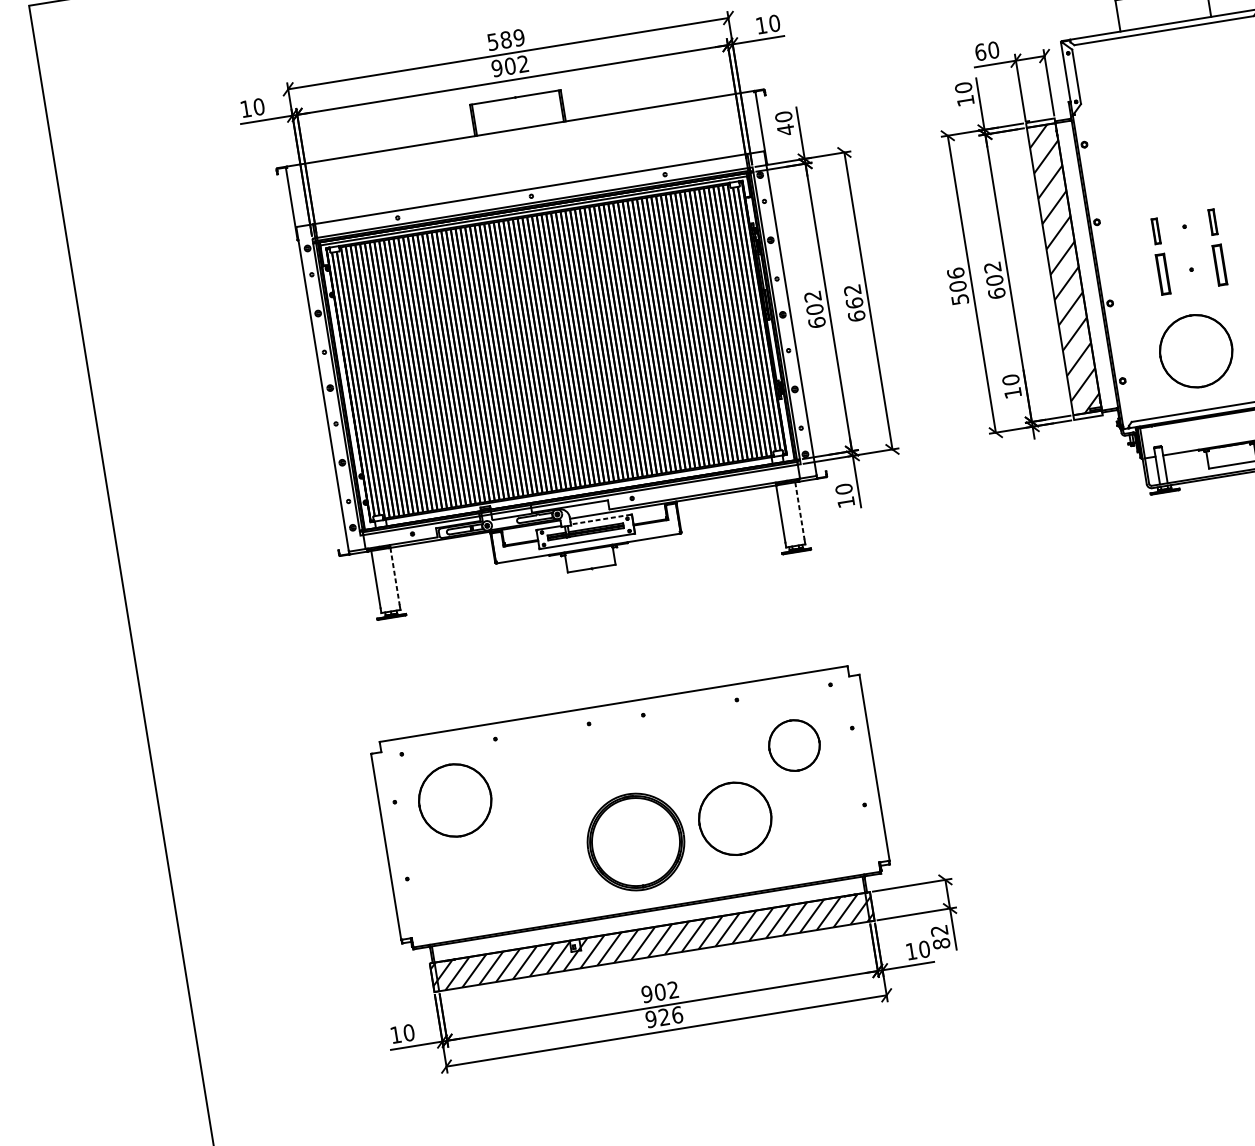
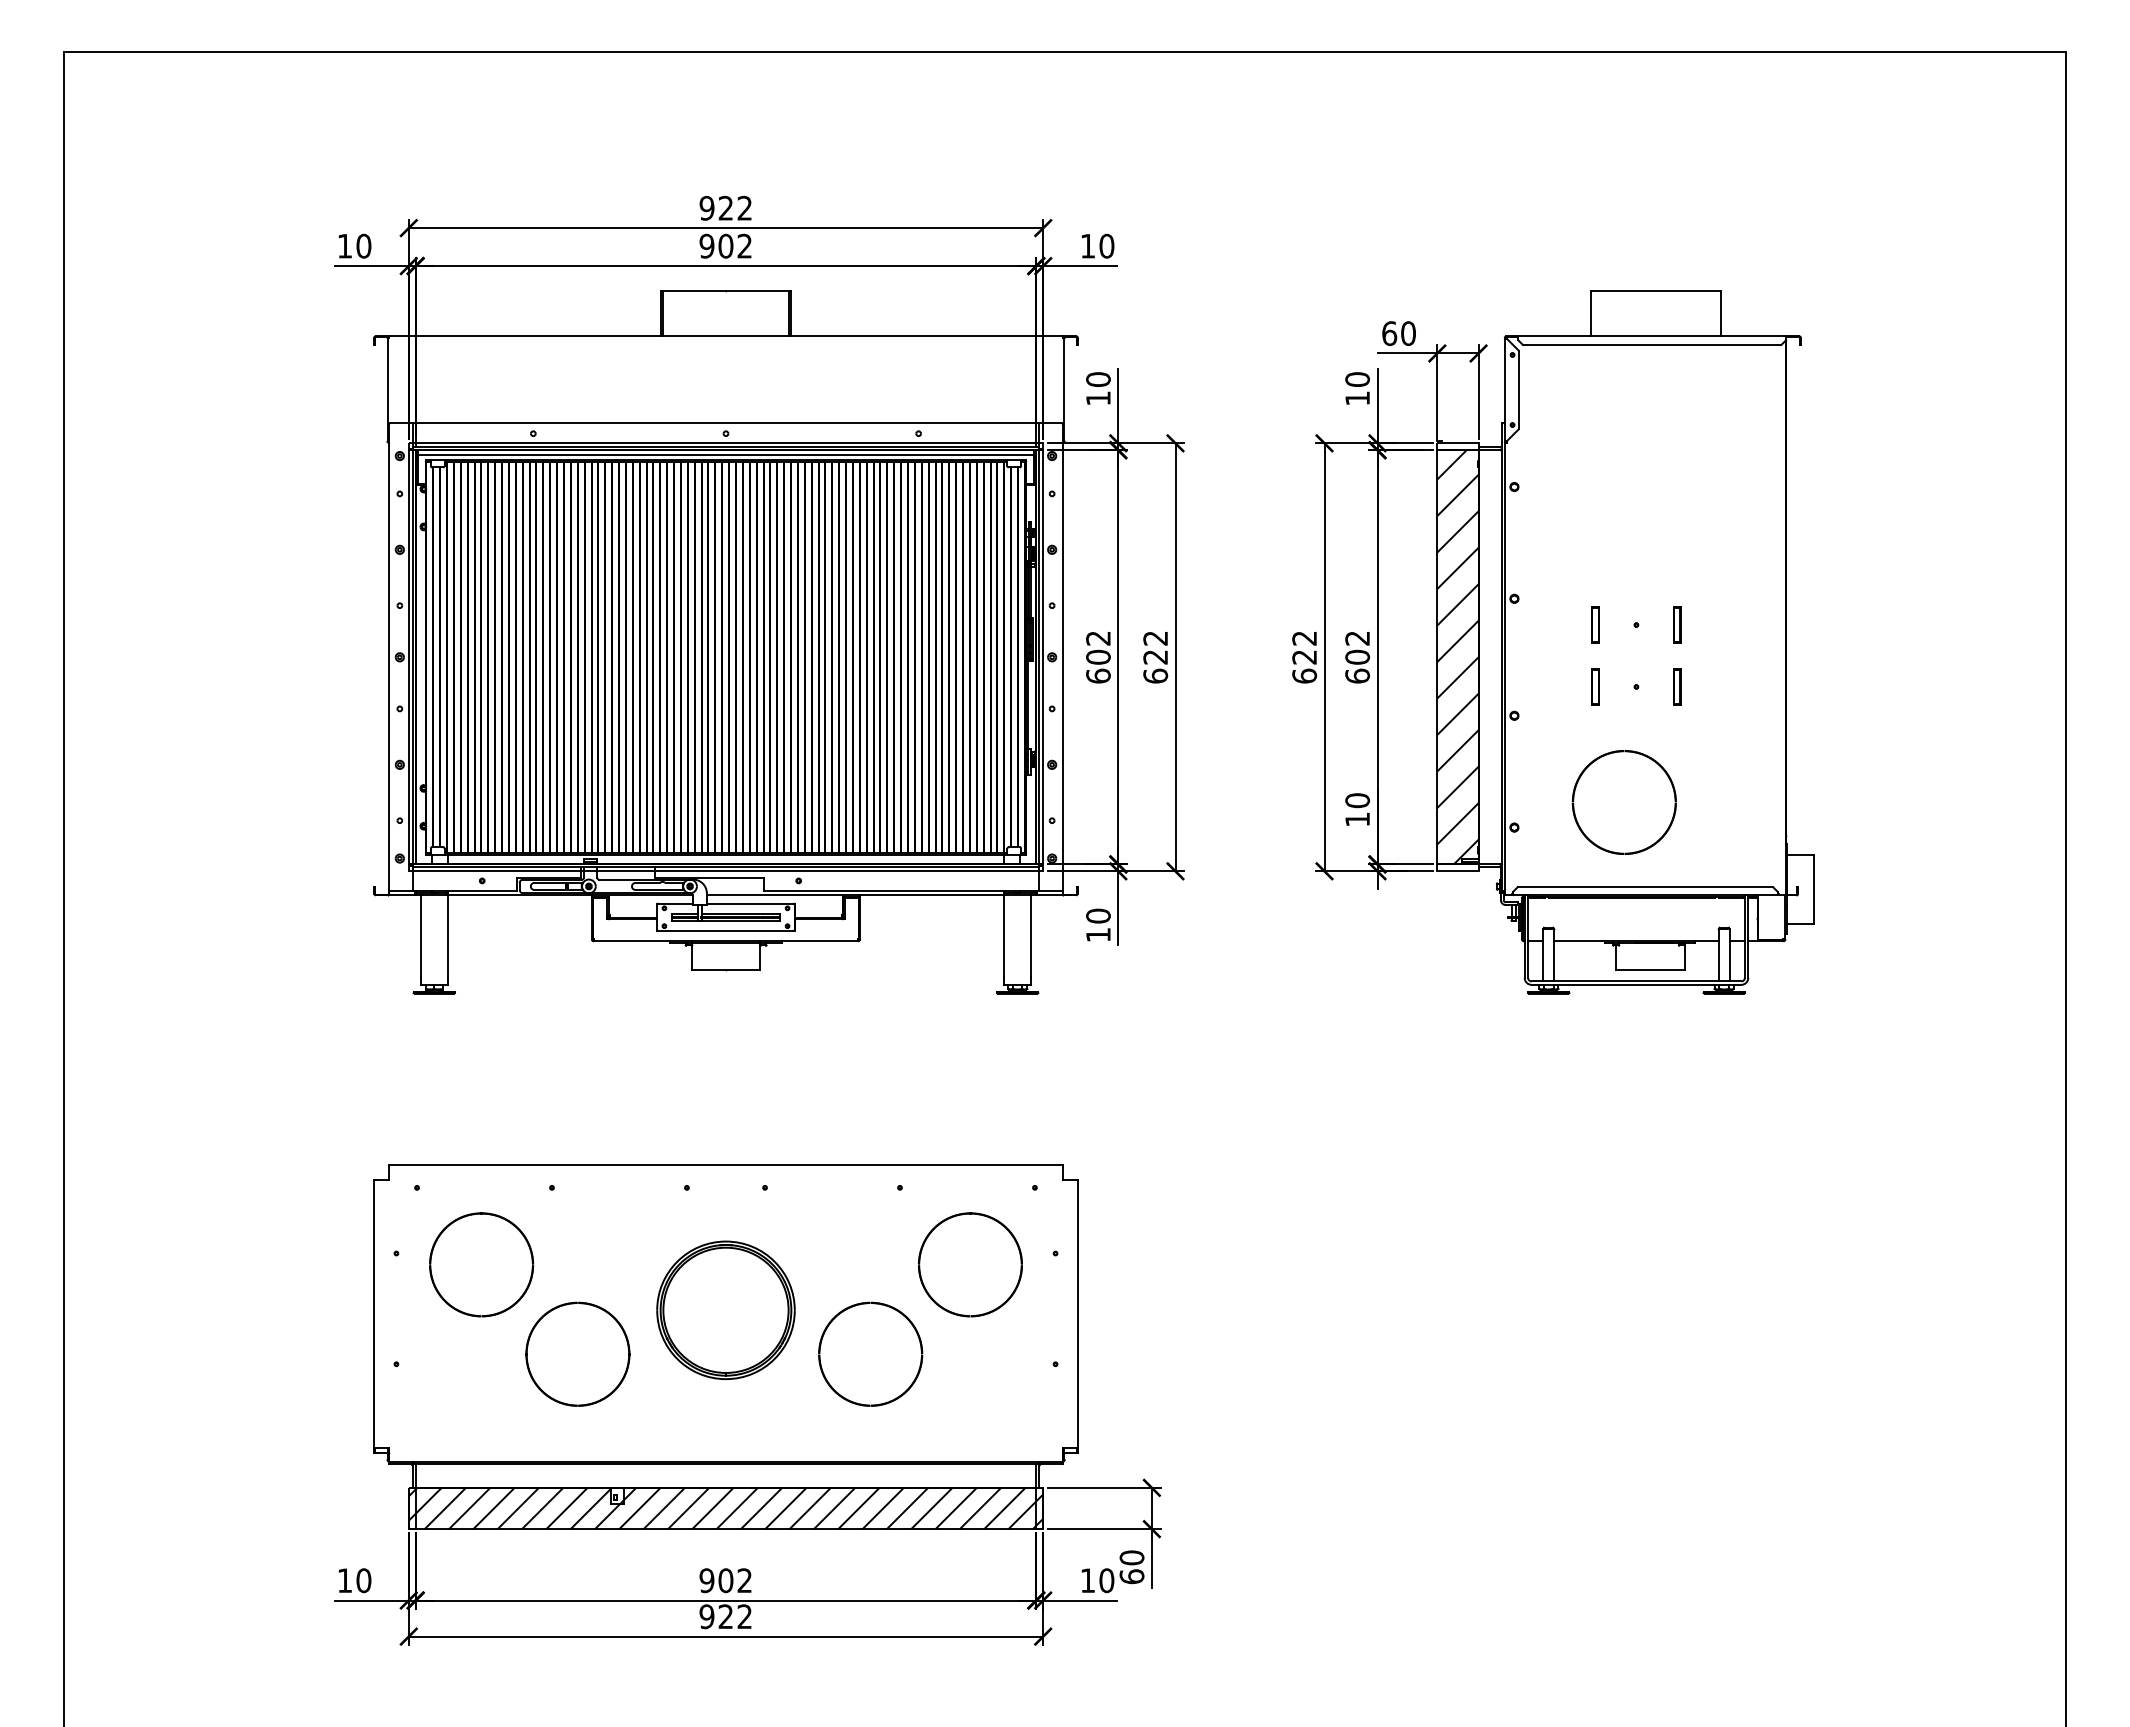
text: (505, 39) -> (725, 207), 589 -> 922
text: (785, 130) -> (1098, 398), 40 -> 10
part: (1220, 264) -> (1677, 686), size x0.62
part: (1163, 274) -> (1595, 686), size x0.62
text: (957, 285) -> (1304, 656), 506 -> 622
text: (854, 302) -> (1155, 656), 662 -> 622
line: (800, 511) -> (1031, 937), dashed -> solid
line: (600, 519) -> (749, 903), dashed -> solid
line: (395, 577) -> (448, 937), dashed -> solid
part: (794, 745) -> (970, 1264), size x1.43
part: (635, 841) -> (725, 1309), moved
part: (531, 851) -> (577, 1353), added
text: (940, 937) -> (1131, 1567), 82 -> 60
text: (677, 1014) -> (744, 1616), 926 -> 922

